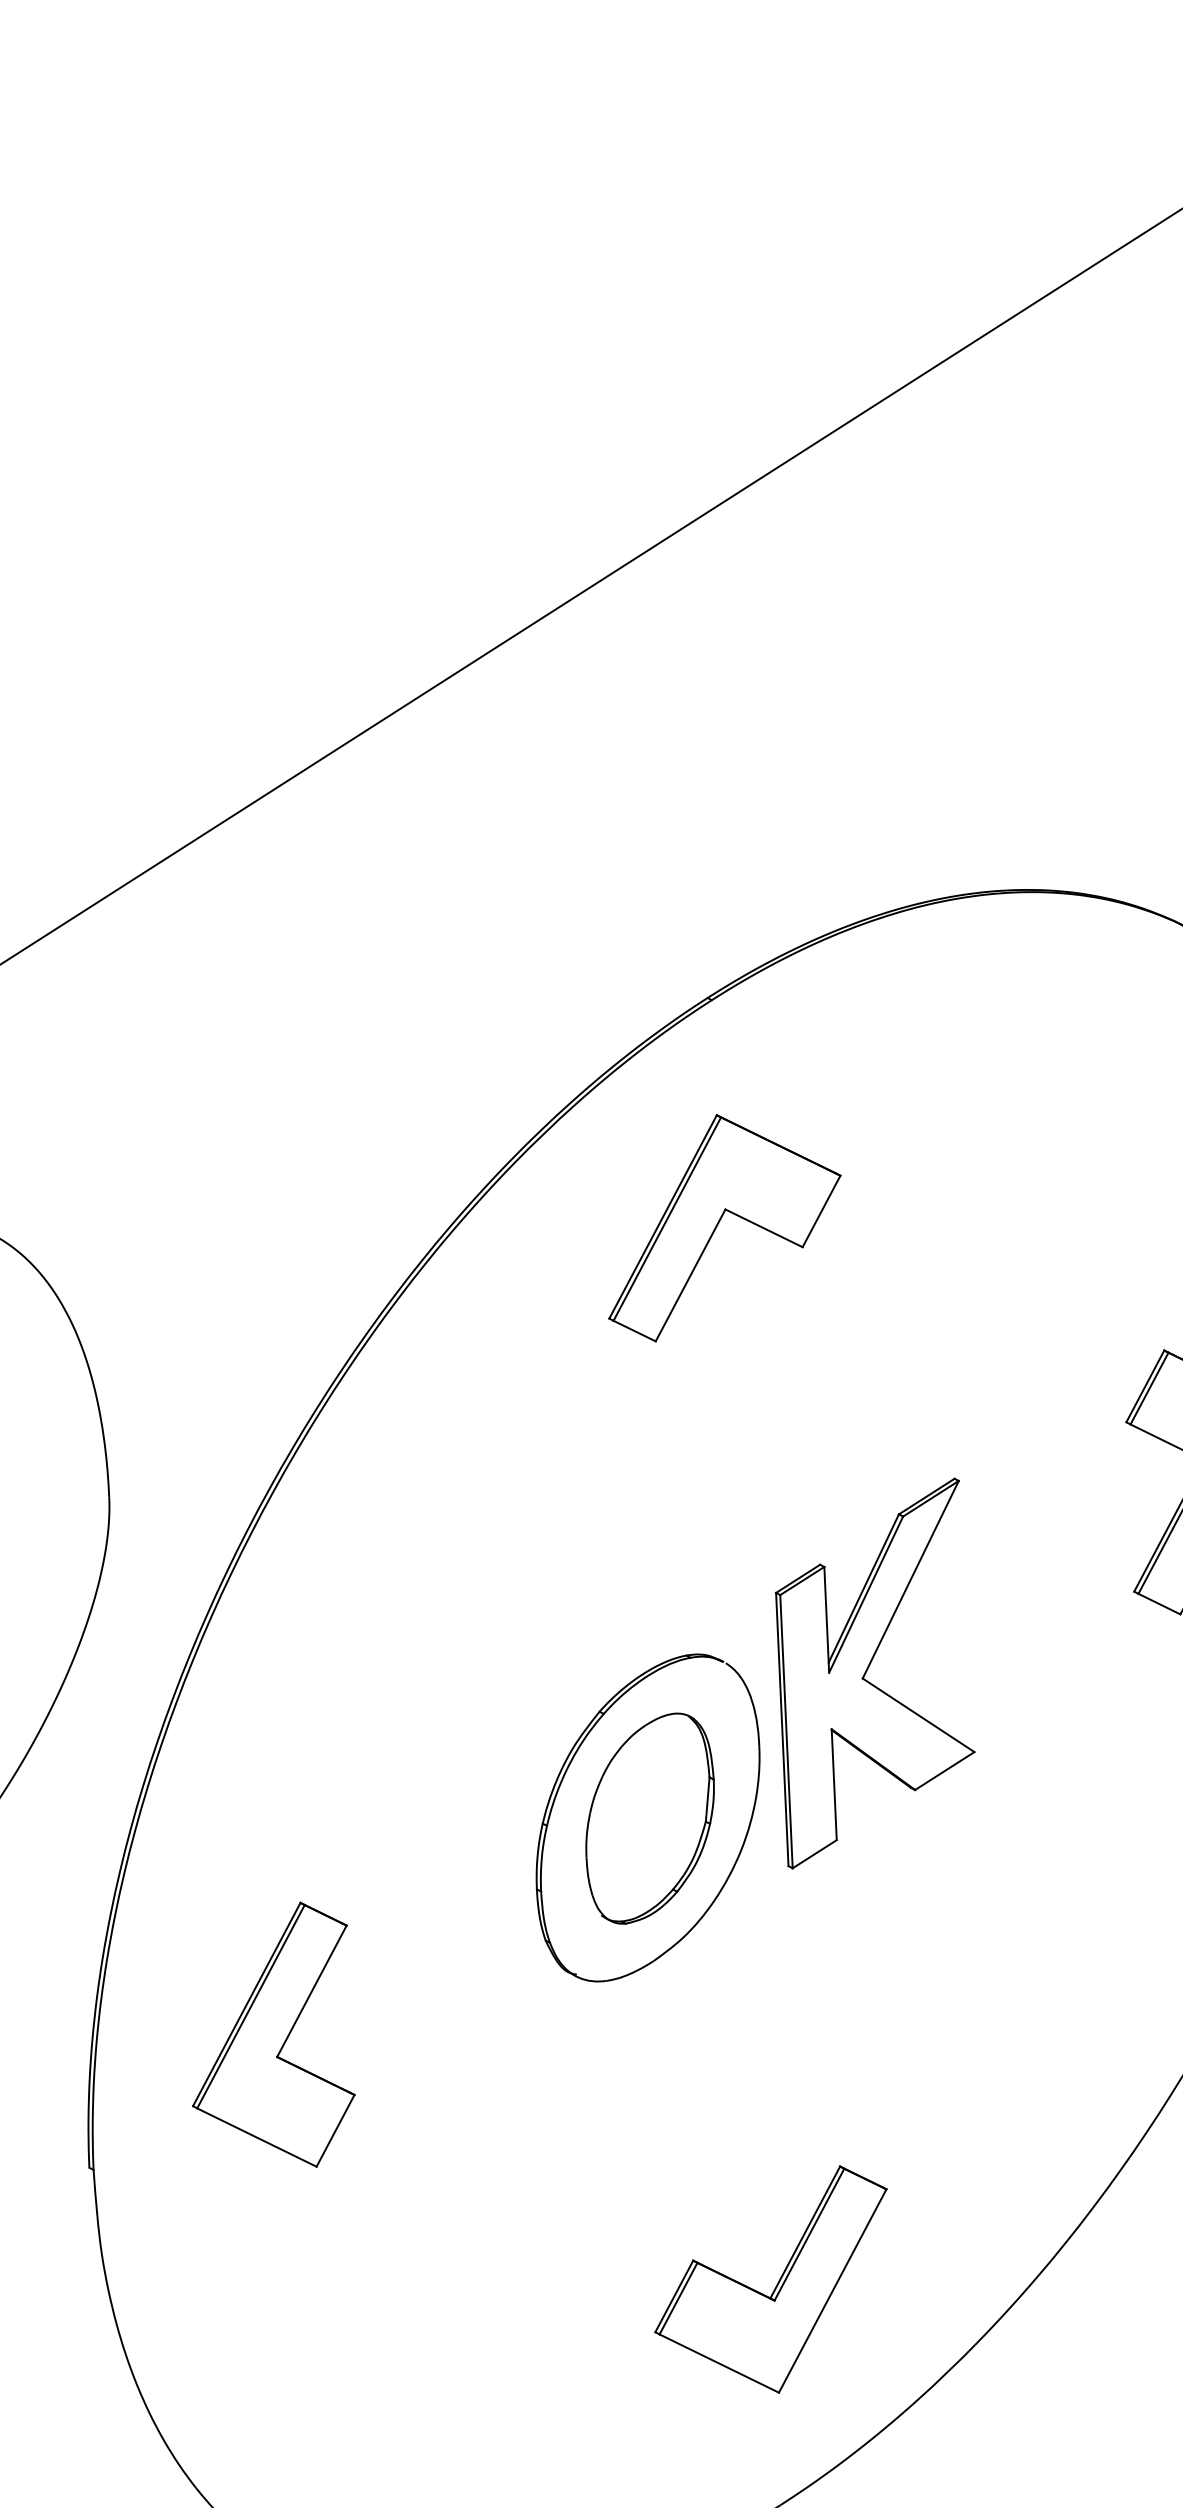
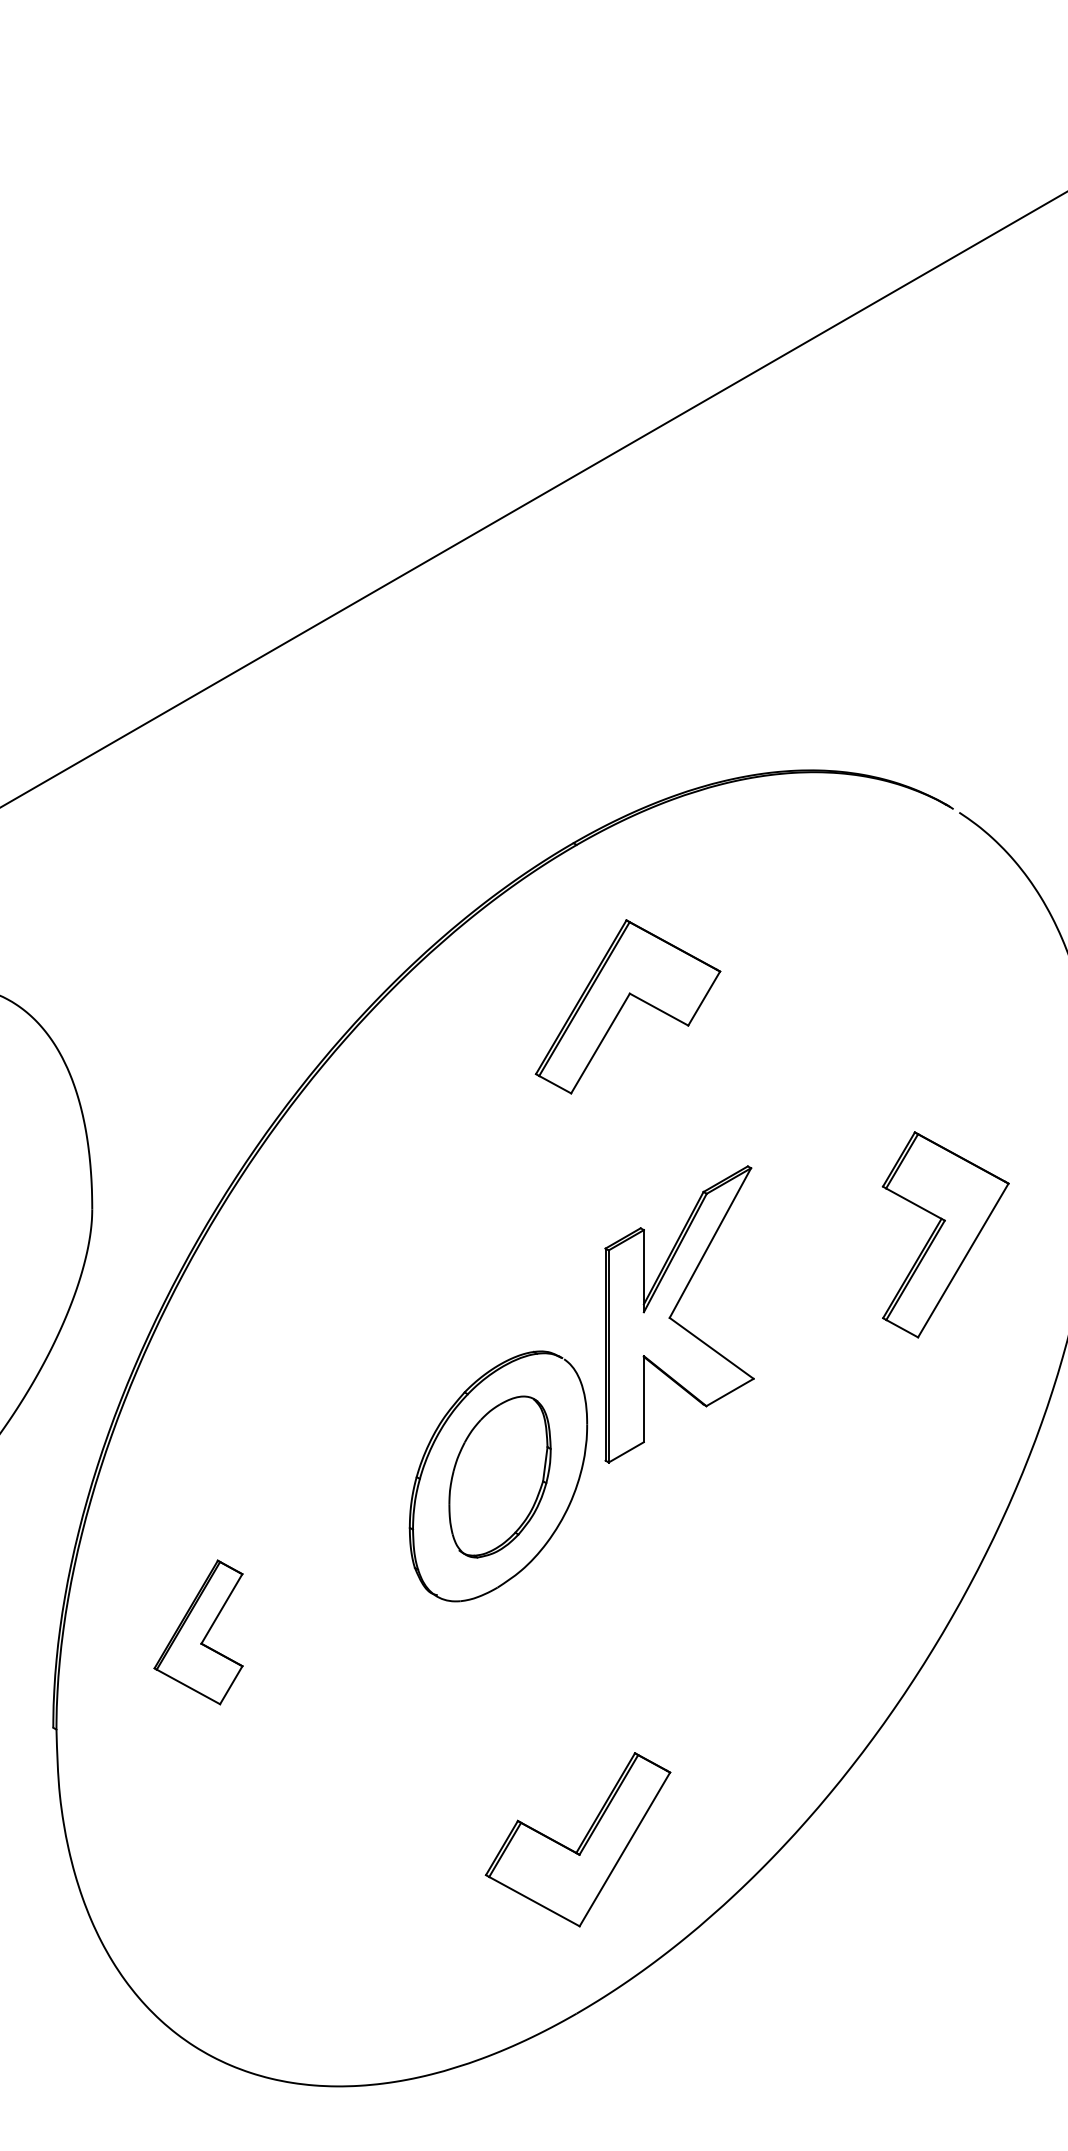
part: (723, 1226) -> (627, 1006), moved
part: (875, 1673) -> (679, 1314), moved
part: (270, 2036) -> (198, 1632), size x0.7

